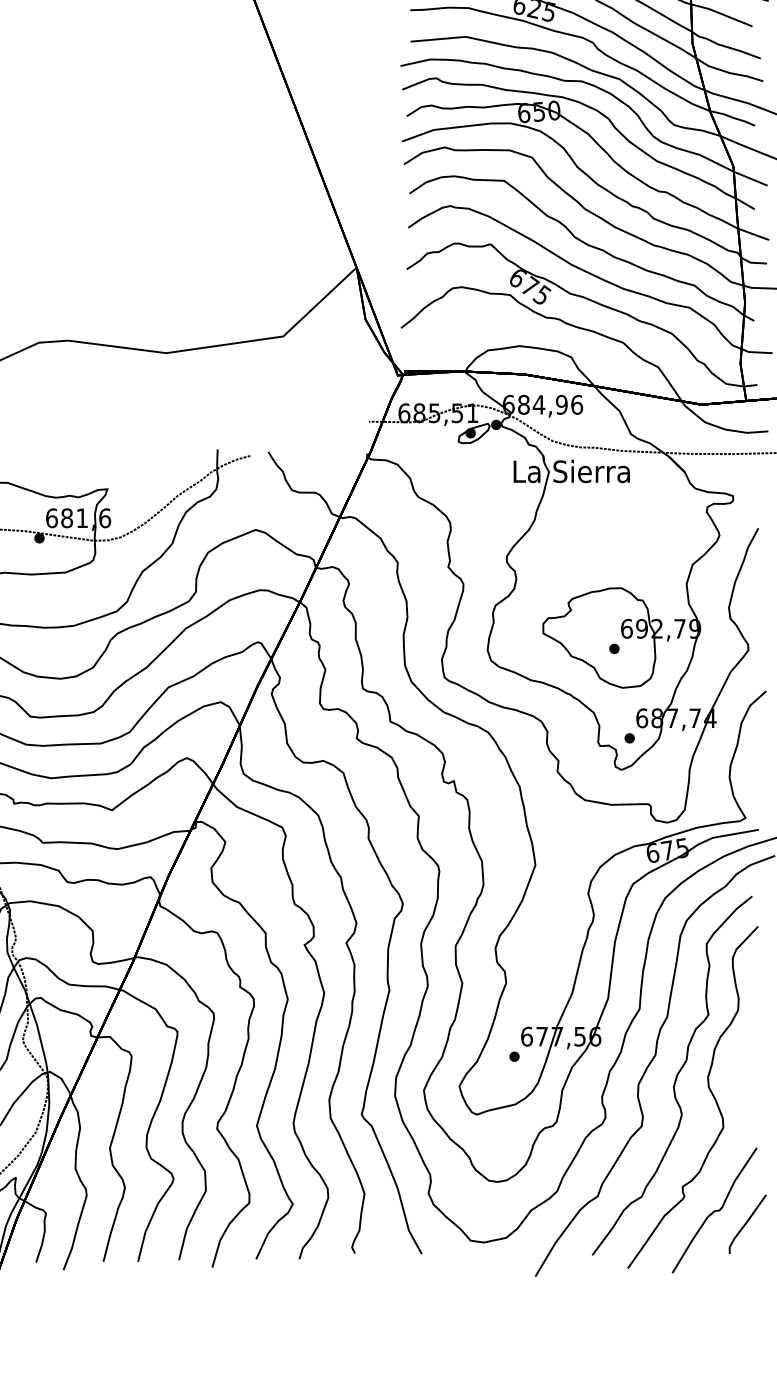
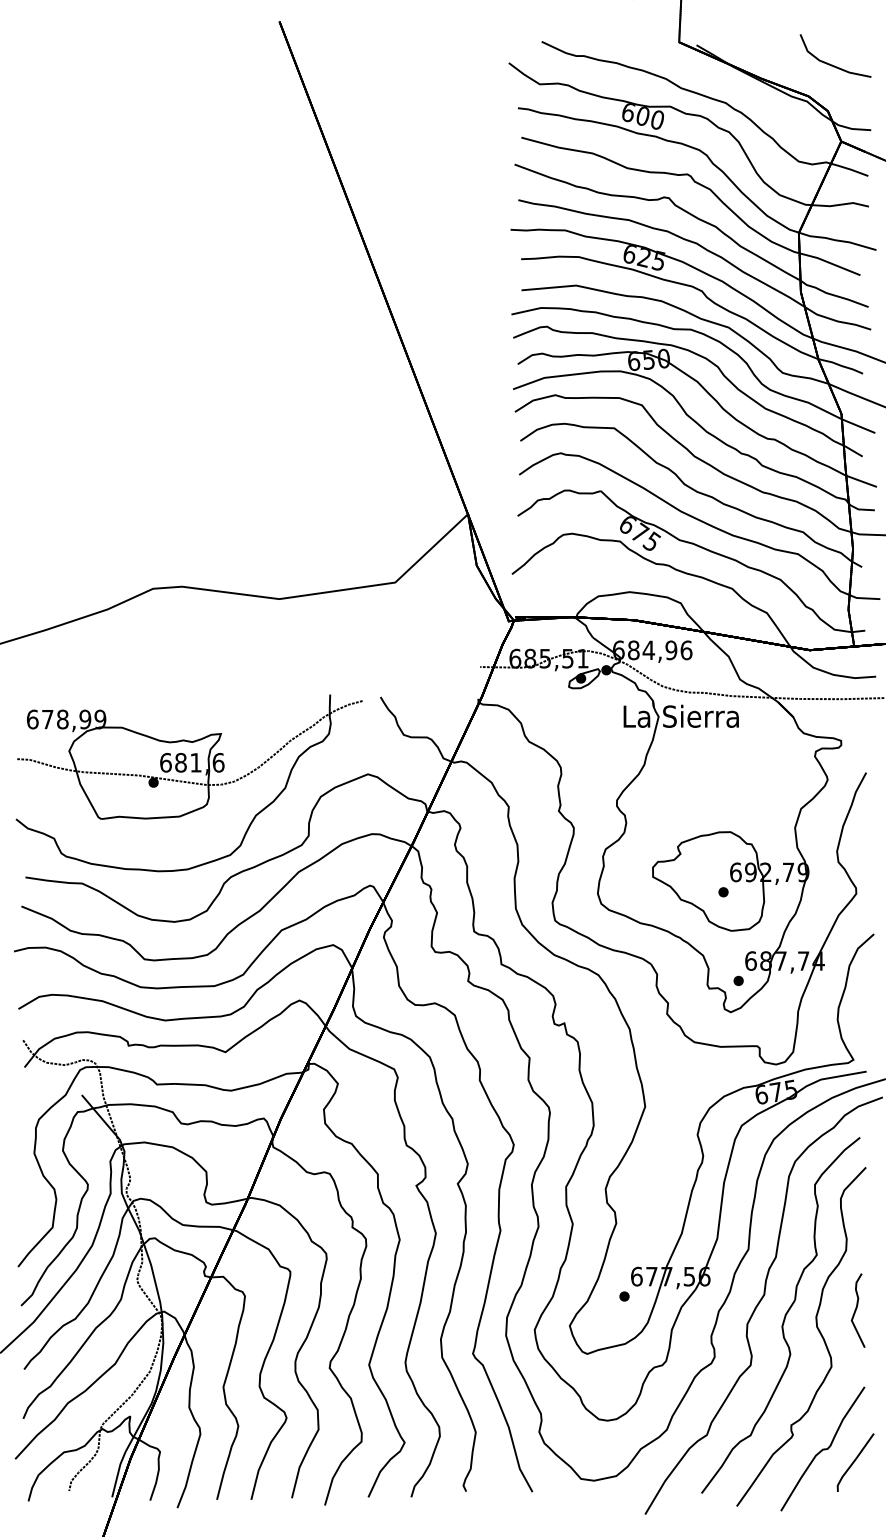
curve: (748, 1070) -> (856, 1310), added

